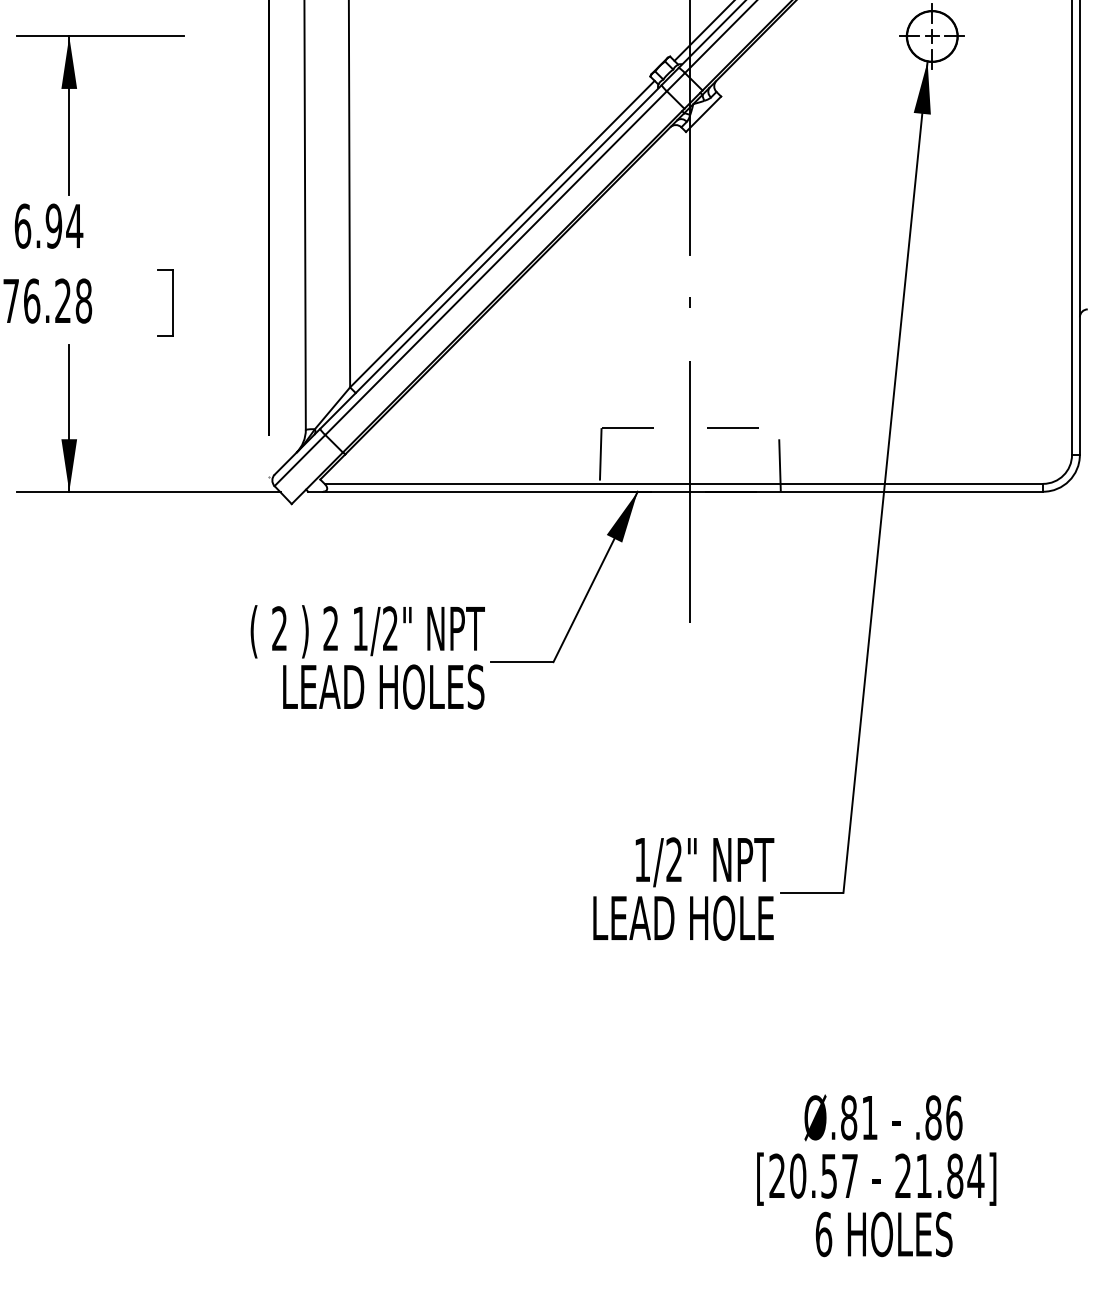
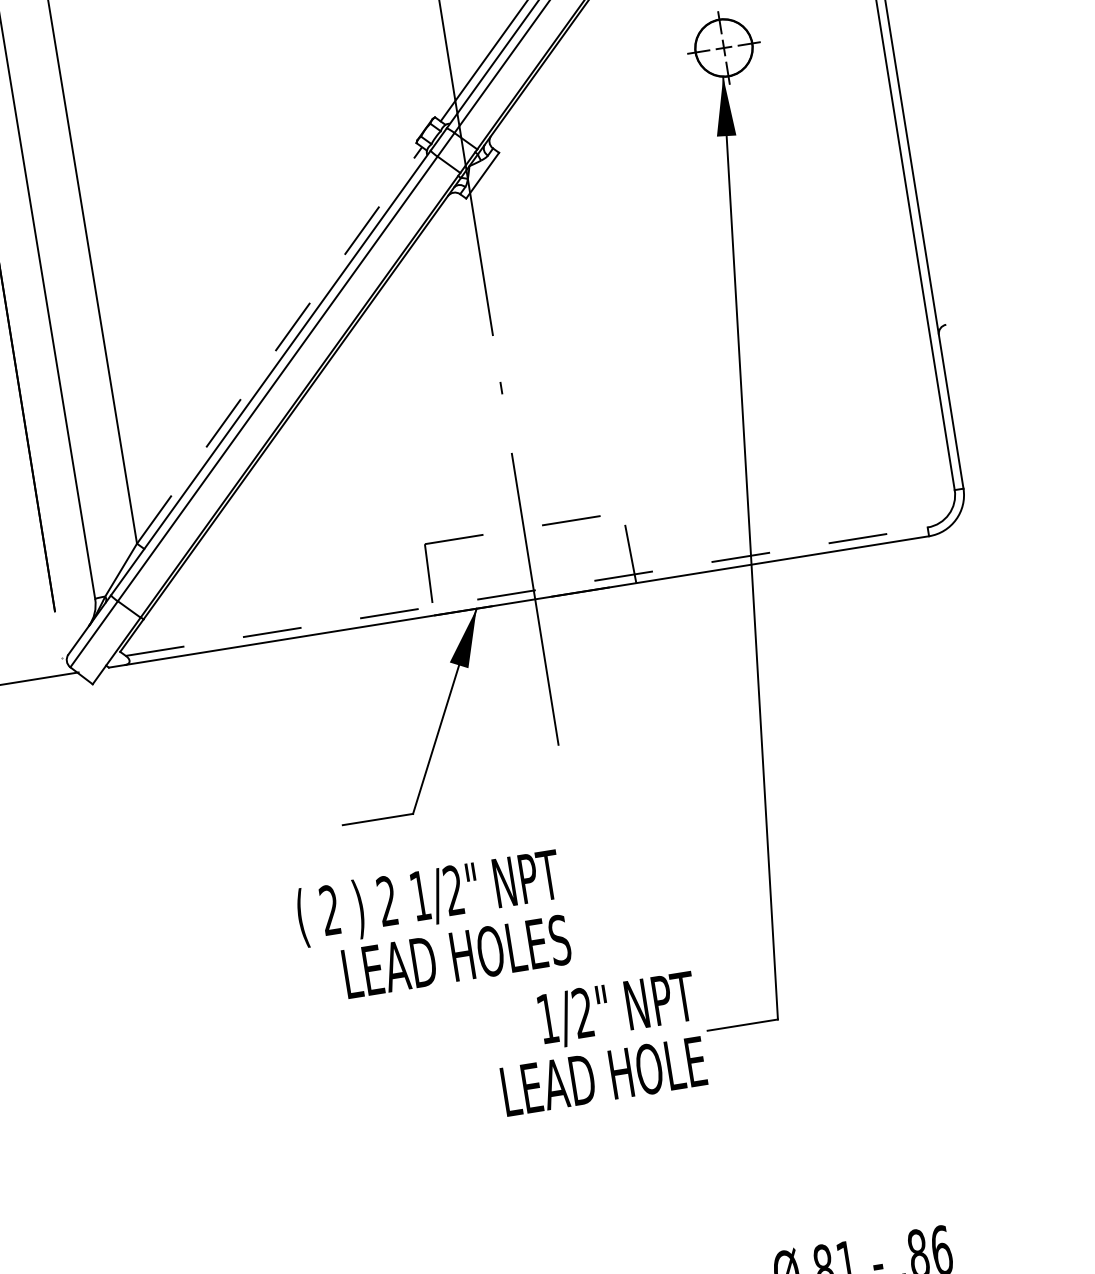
line: (502, 233) -> (279, 344), solid -> dashed
line: (684, 483) -> (527, 591), solid -> dashed
text: (367, 657) -> (433, 926), moved

